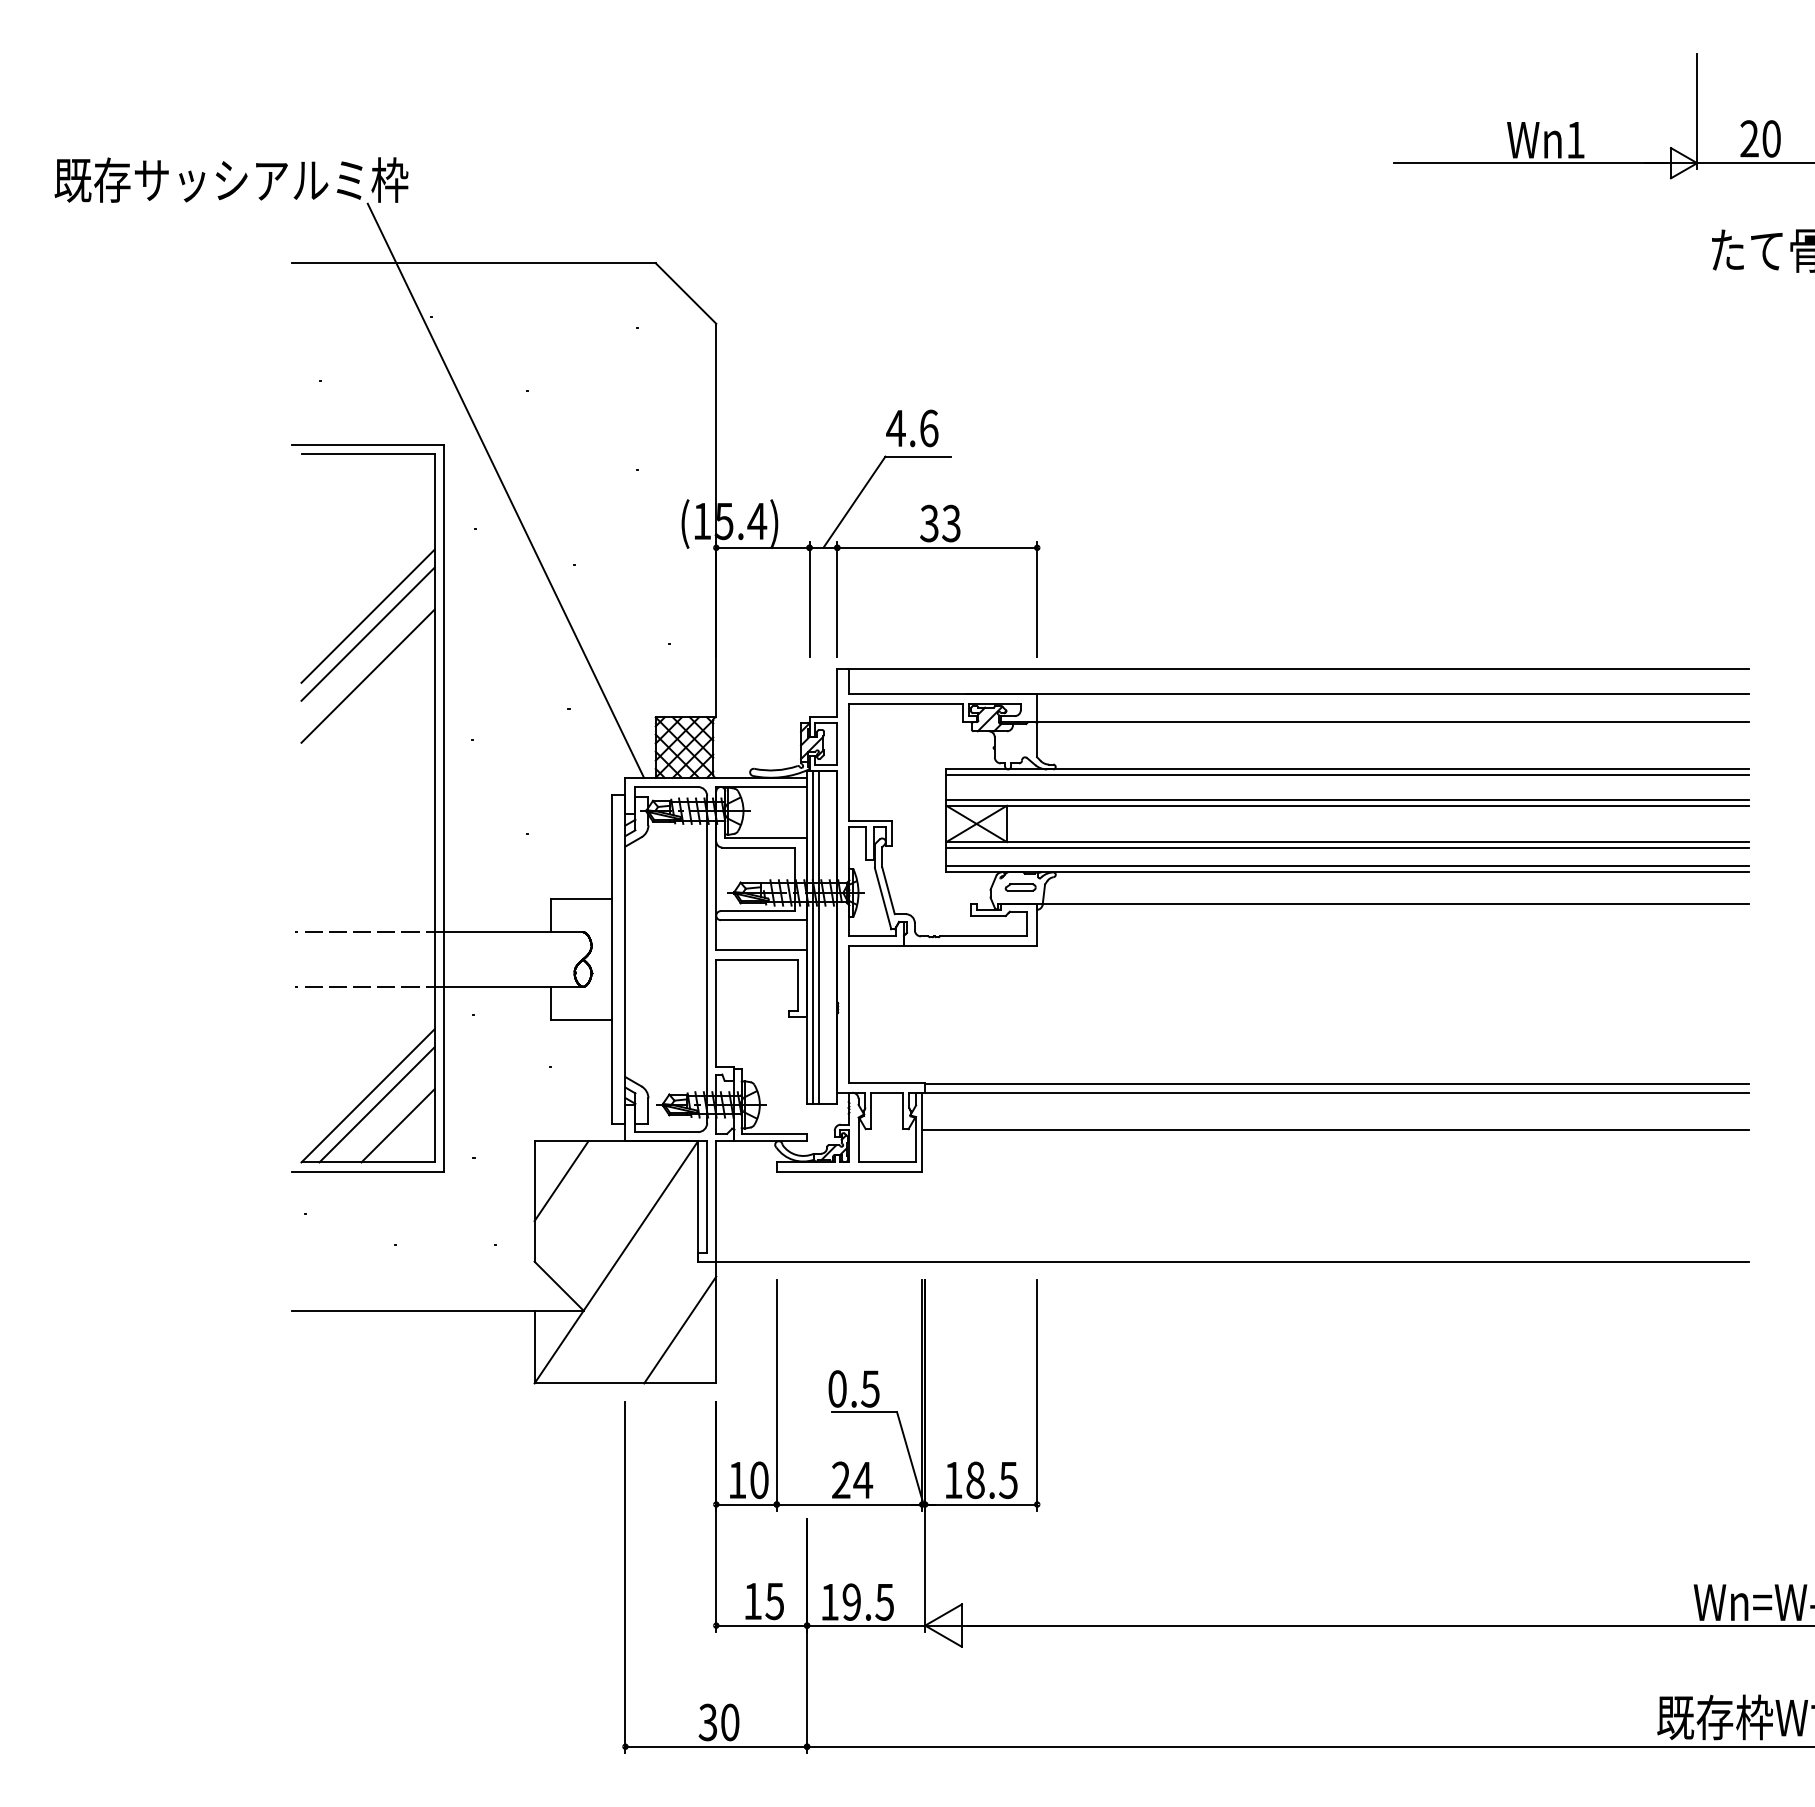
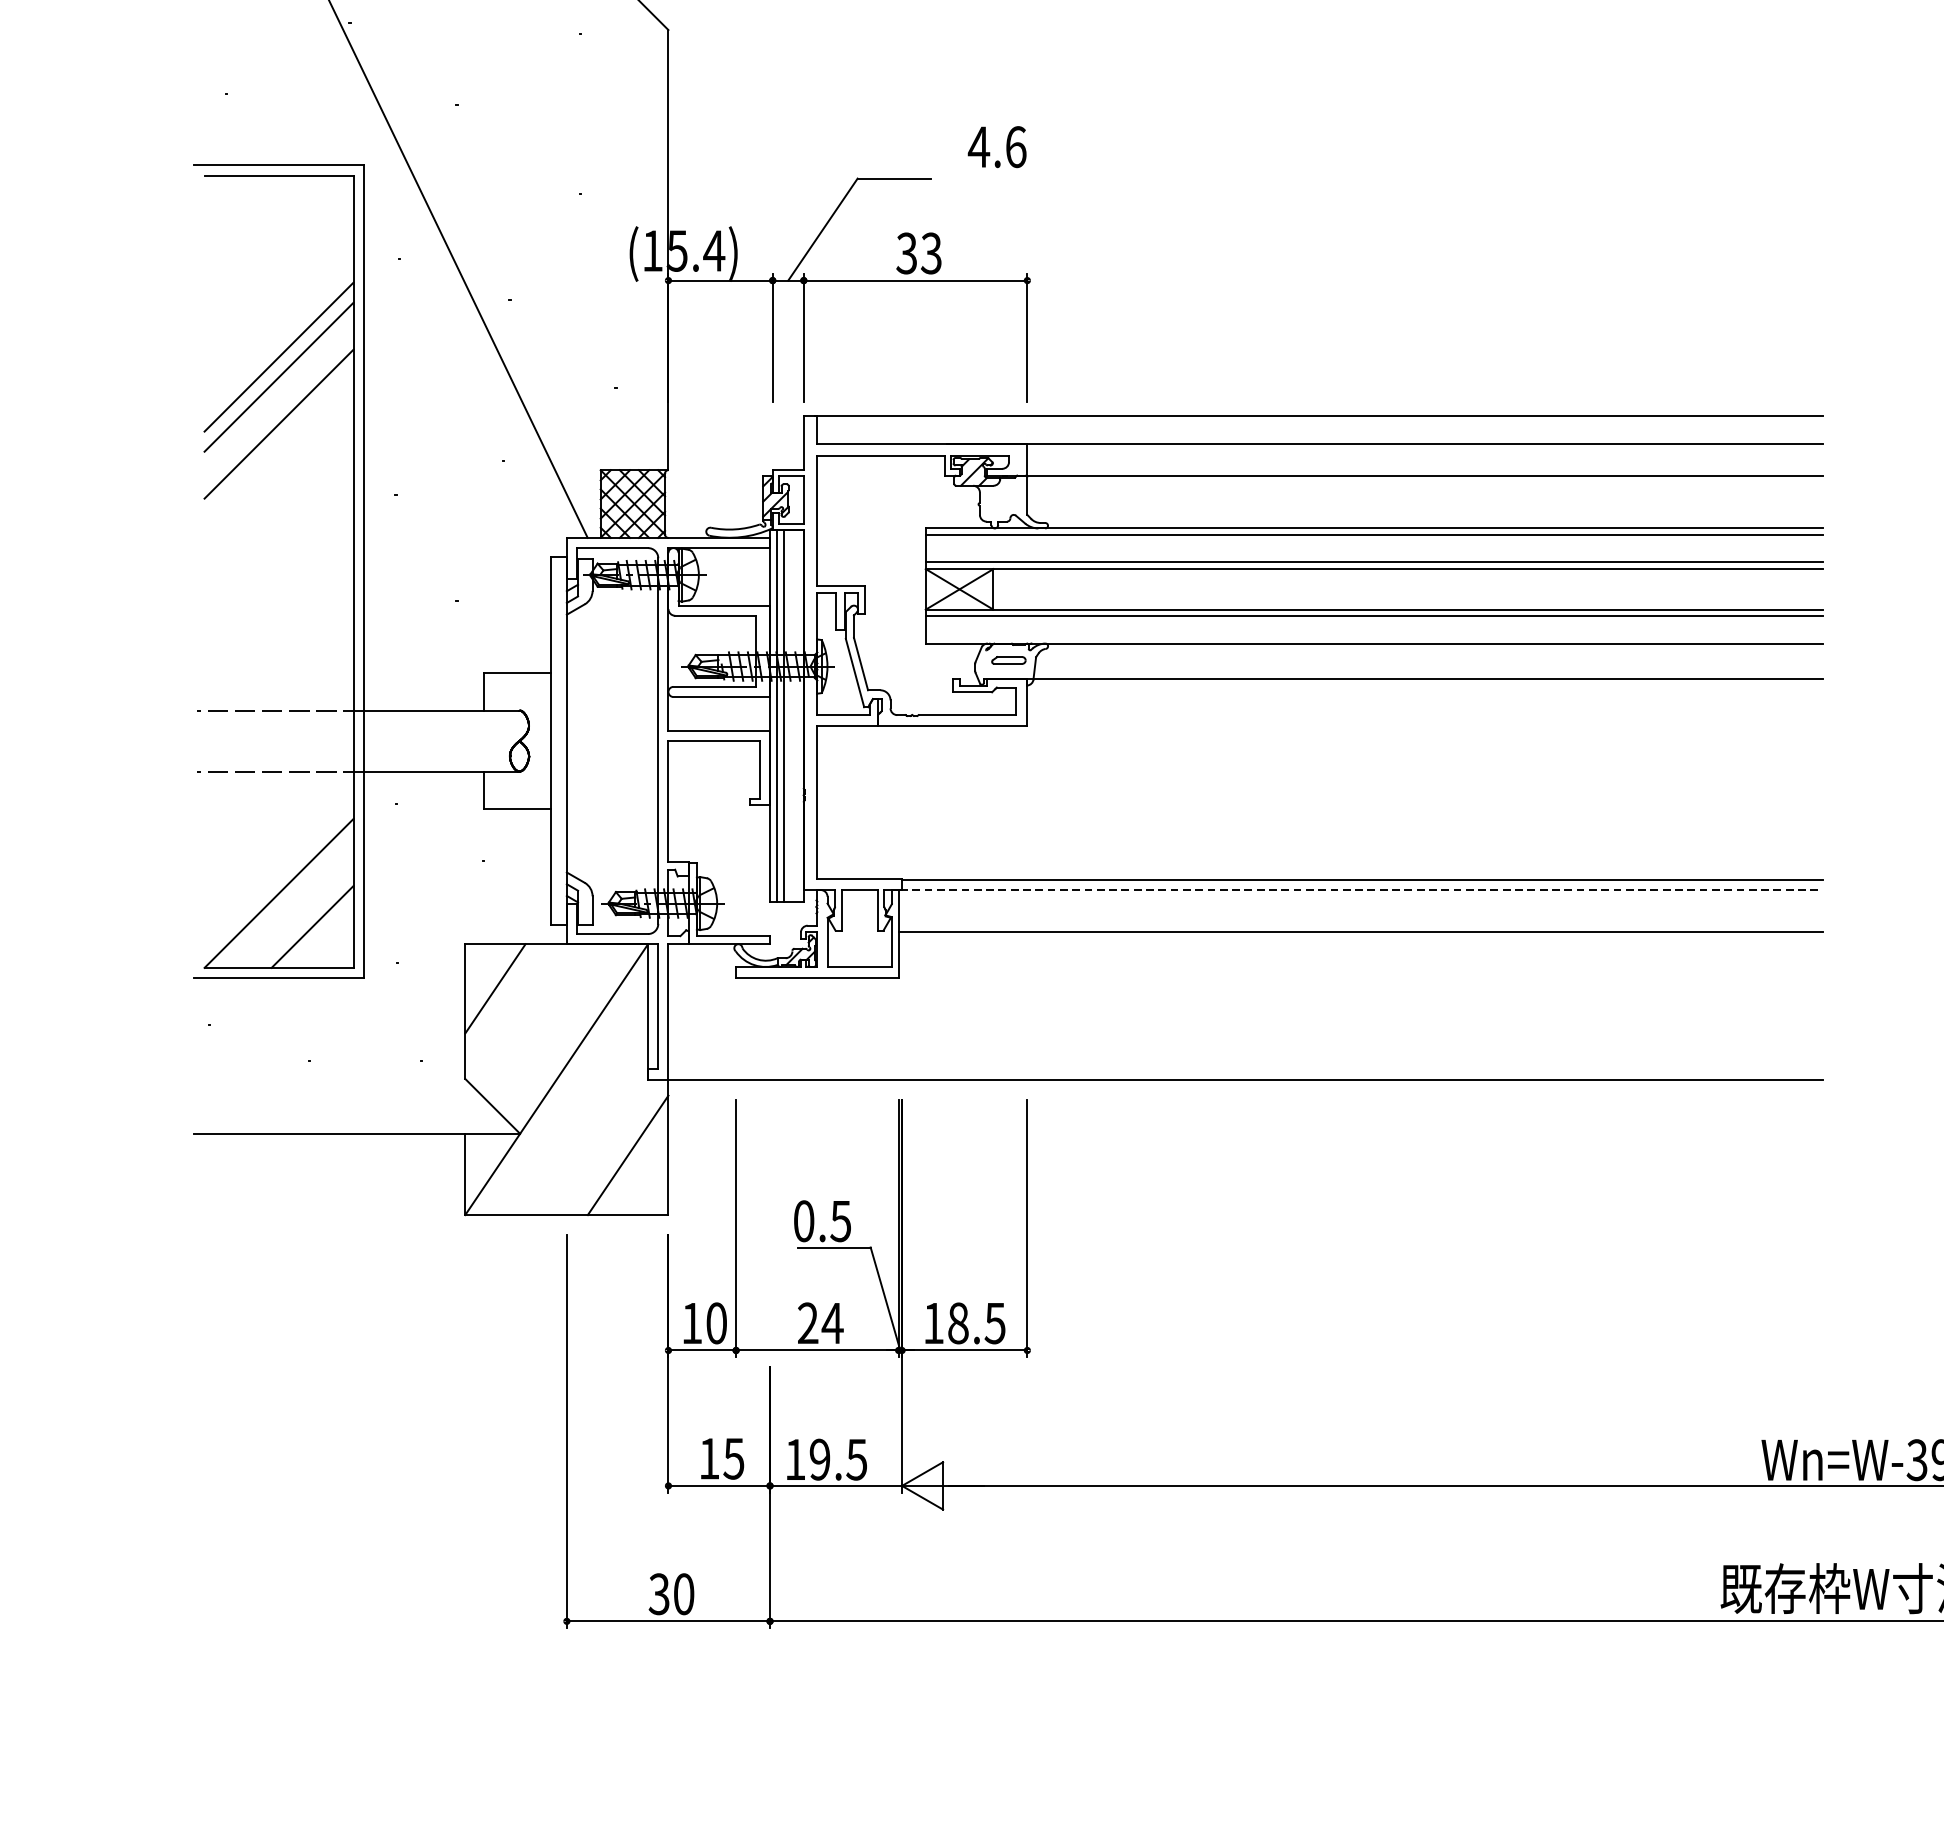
text: (912, 428) -> (997, 147), moved
line: (1347, 866) -> (1374, 636), removed
line: (1336, 1092) -> (1362, 889), solid -> dashed
line: (376, 1104) -> (288, 903), removed

